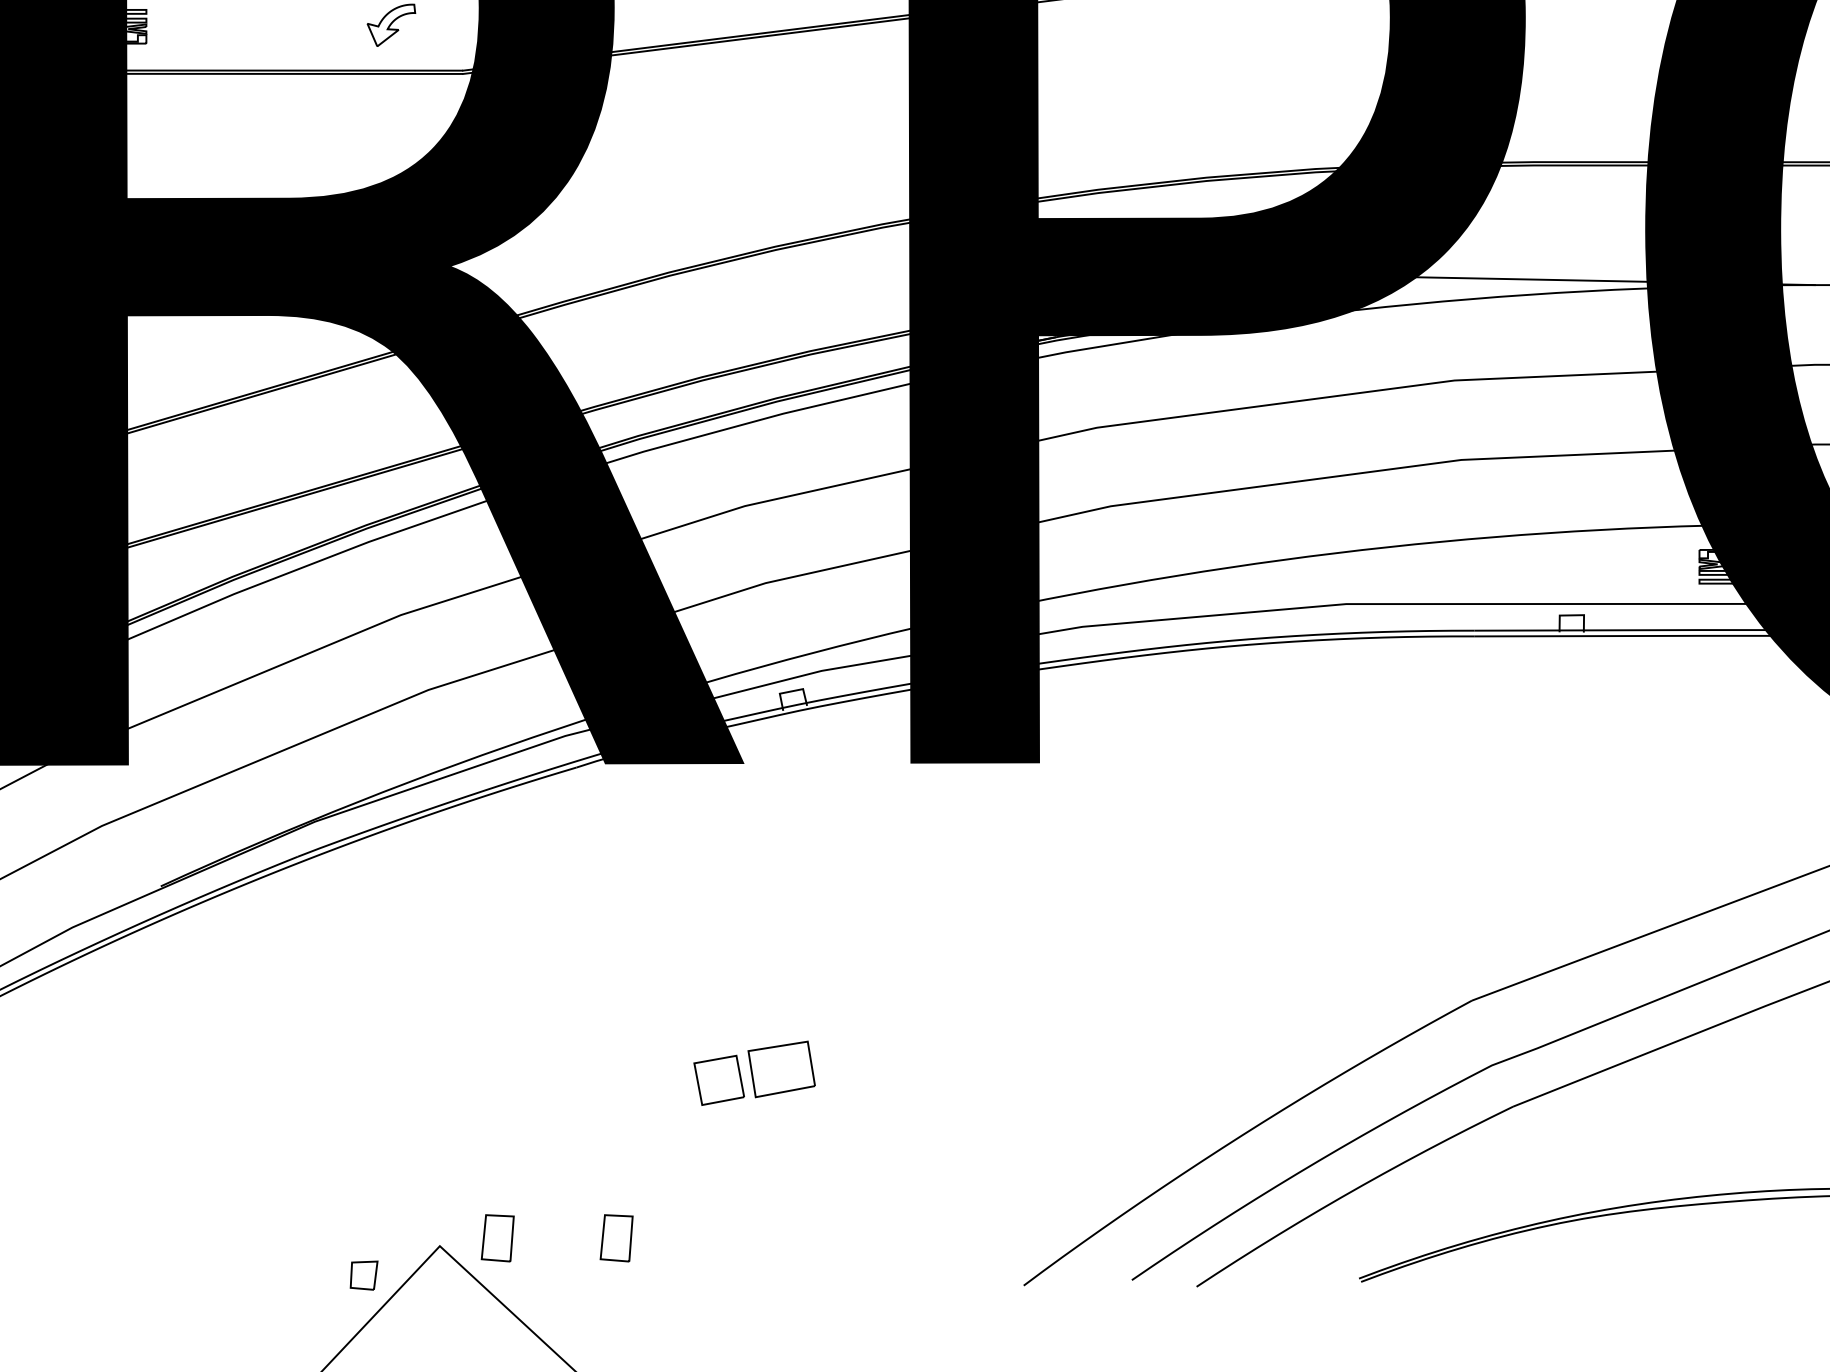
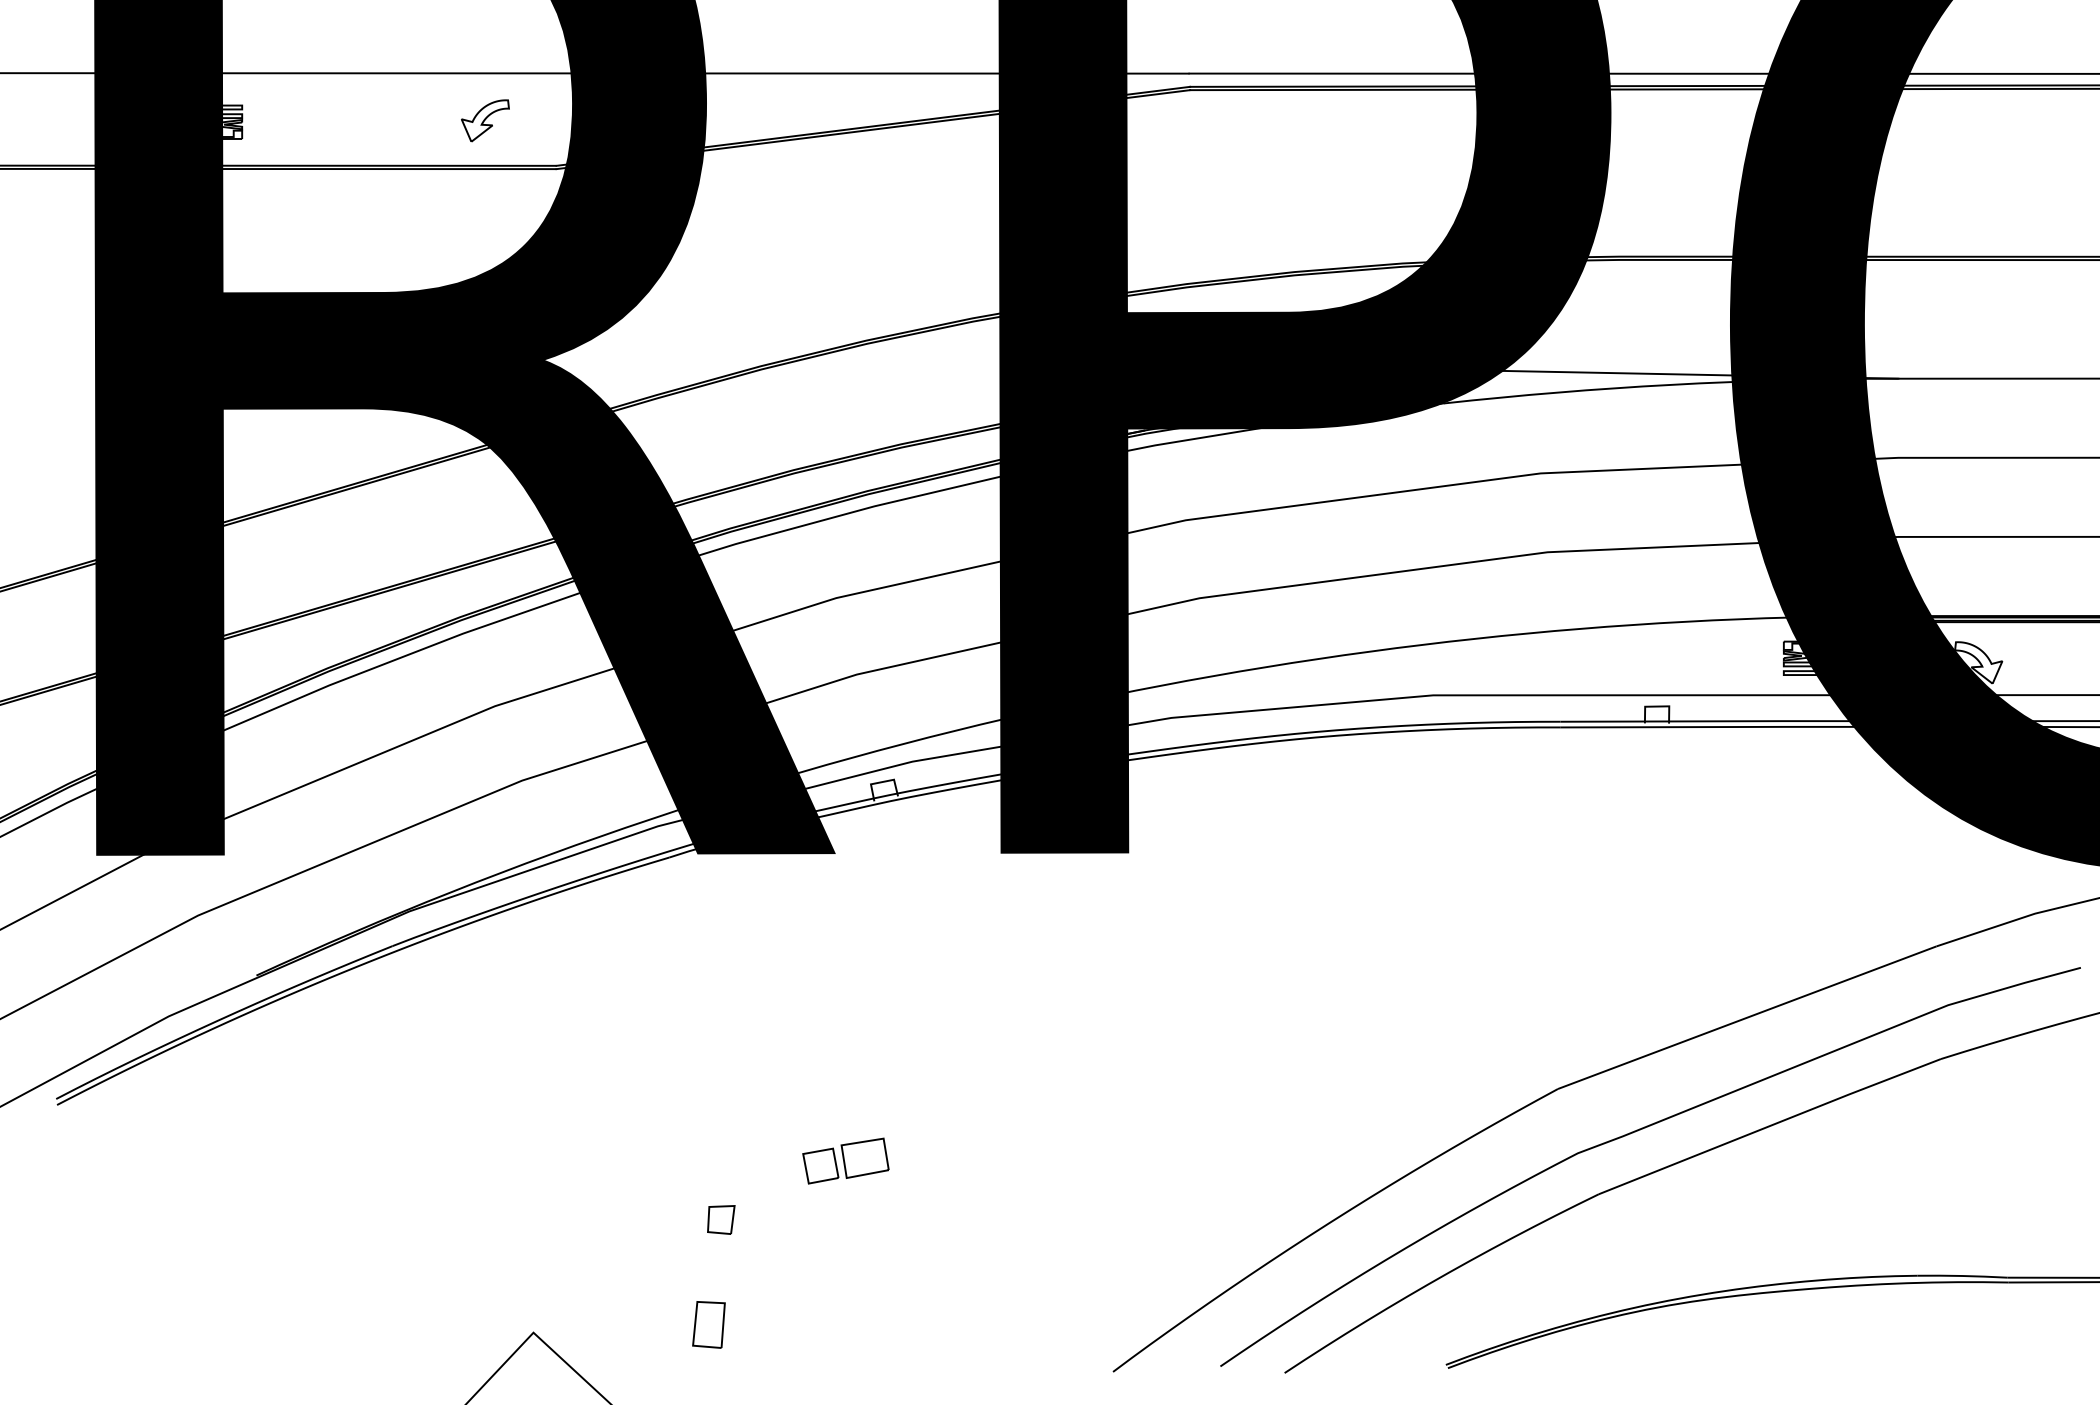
part: (754, 1072) -> (845, 1160), size x0.71
part: (497, 1237) -> (590, 1324), removed
part: (364, 1275) -> (721, 1219), moved

